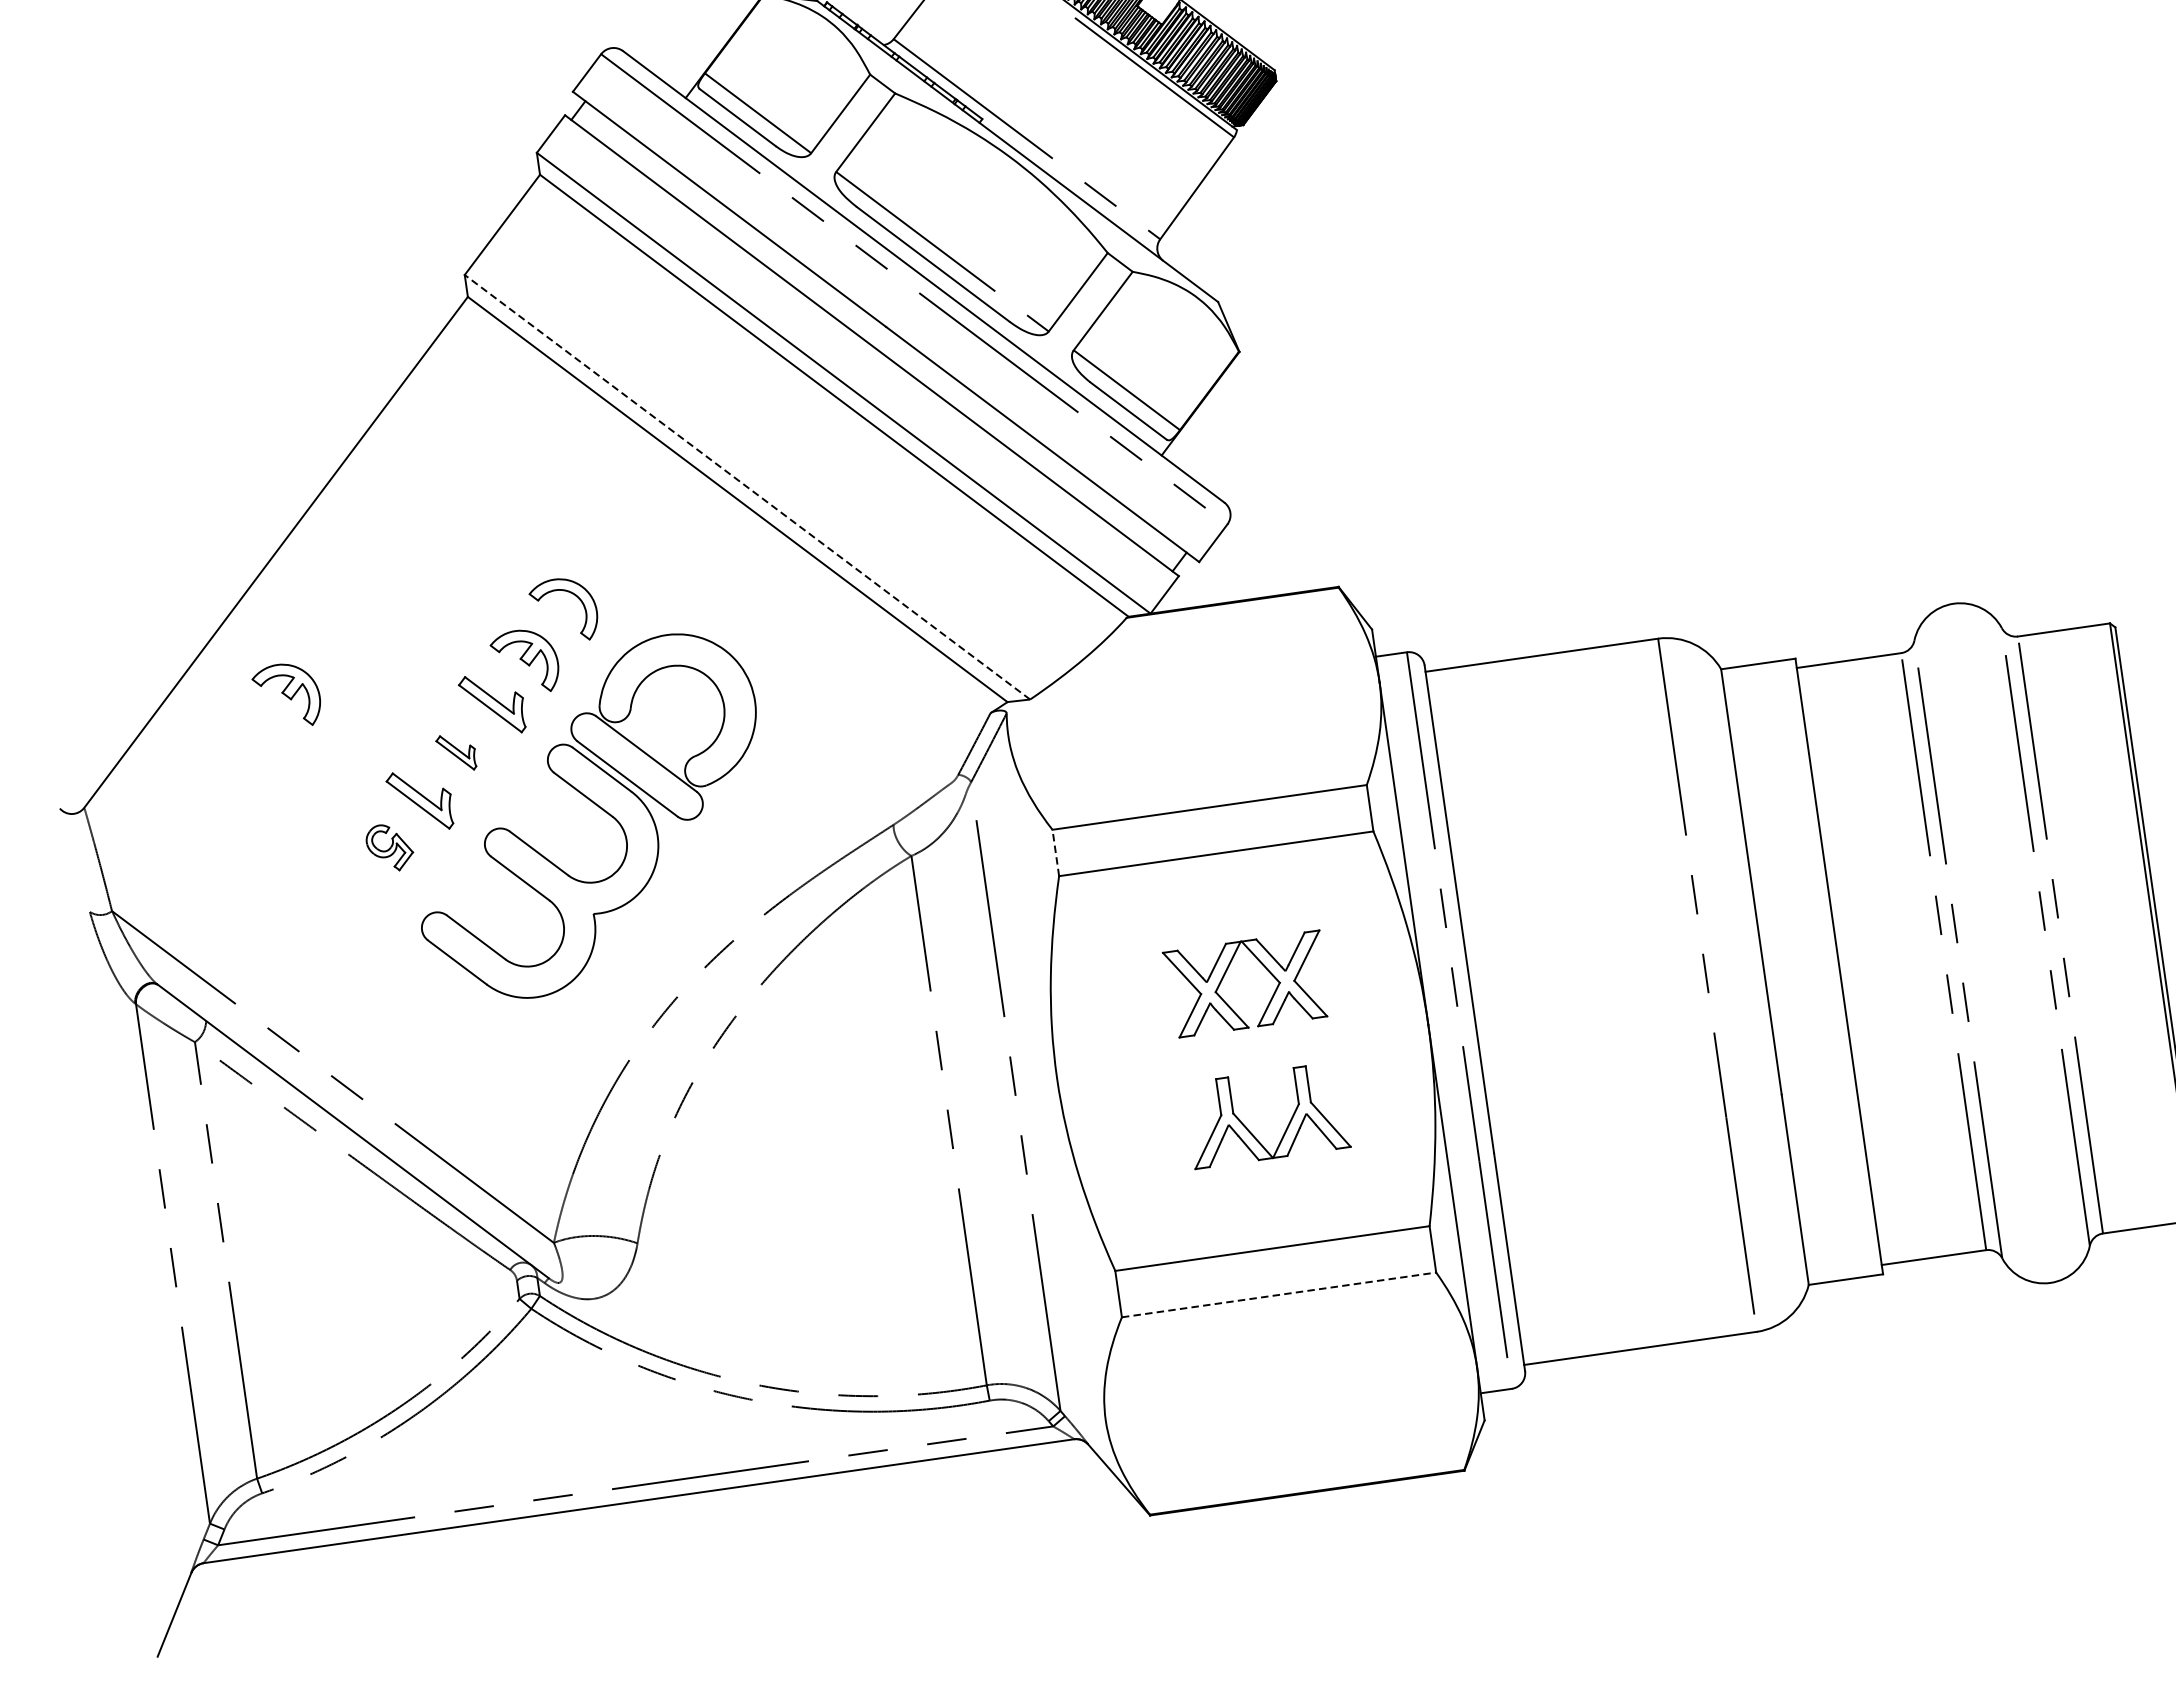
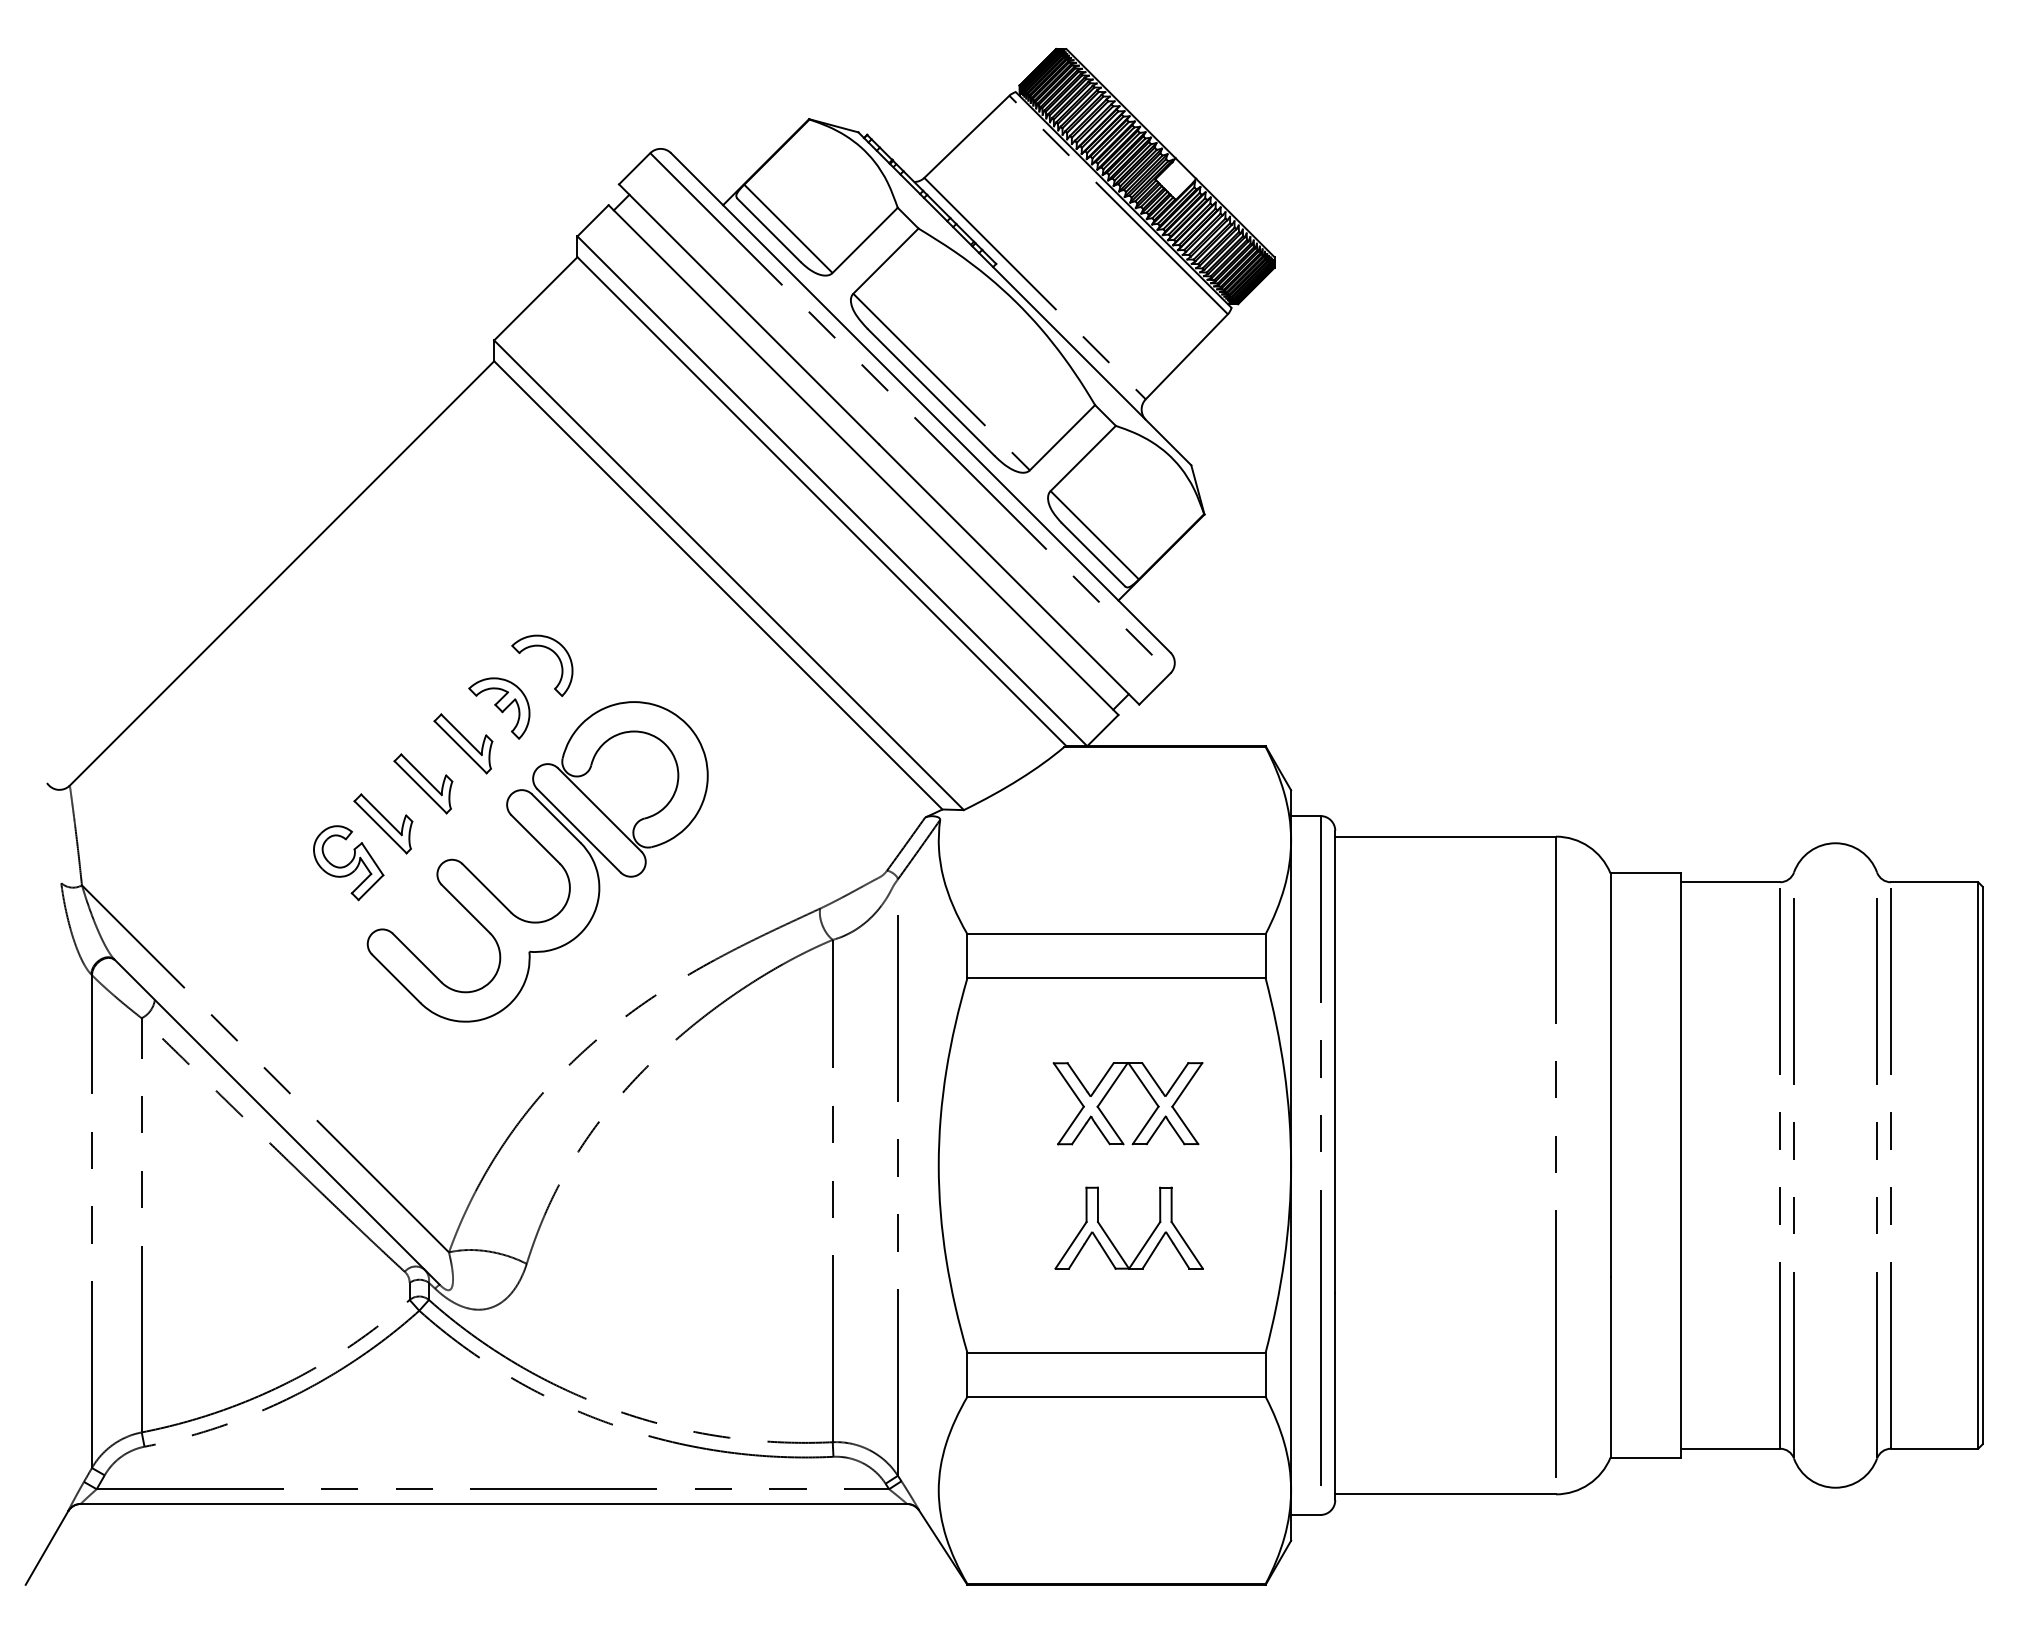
line: (746, 486) -> (728, 574), dashed -> solid
part: (287, 695) -> (273, 708), removed
part: (456, 752) -> (423, 783), size x1.67
part: (389, 848) -> (348, 863), size x1.67
line: (1055, 852) -> (967, 955), dashed -> solid
line: (1280, 1294) -> (1117, 1396), dashed -> solid

